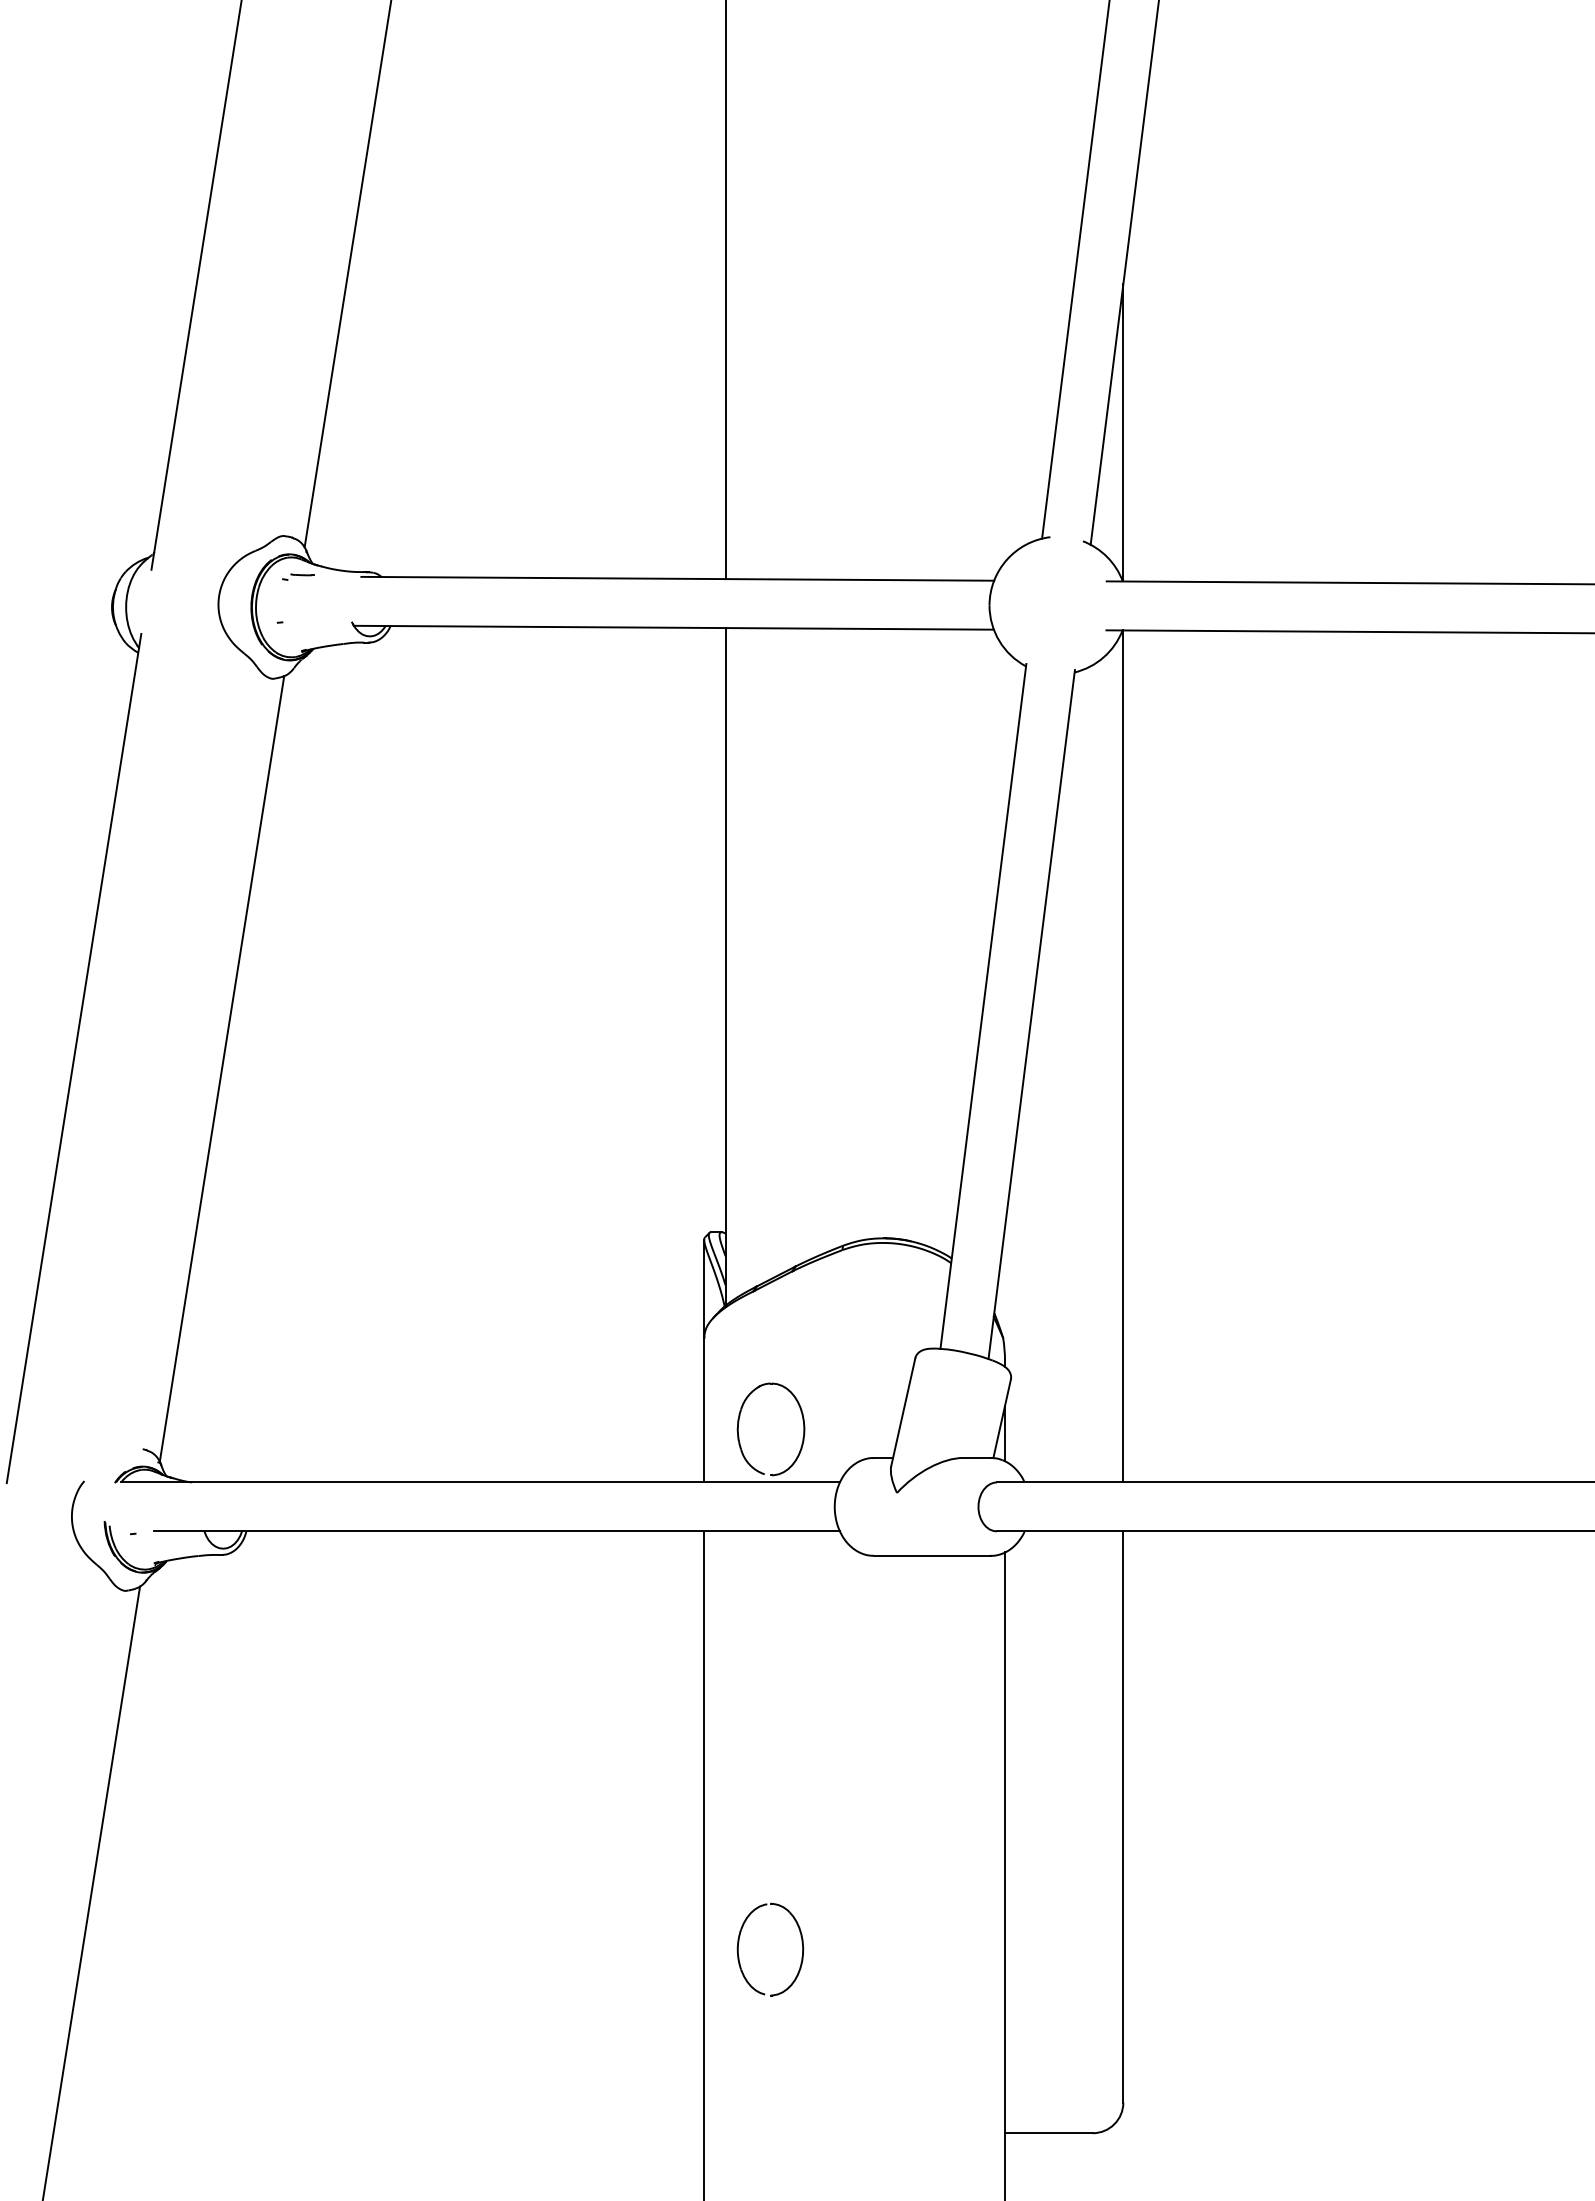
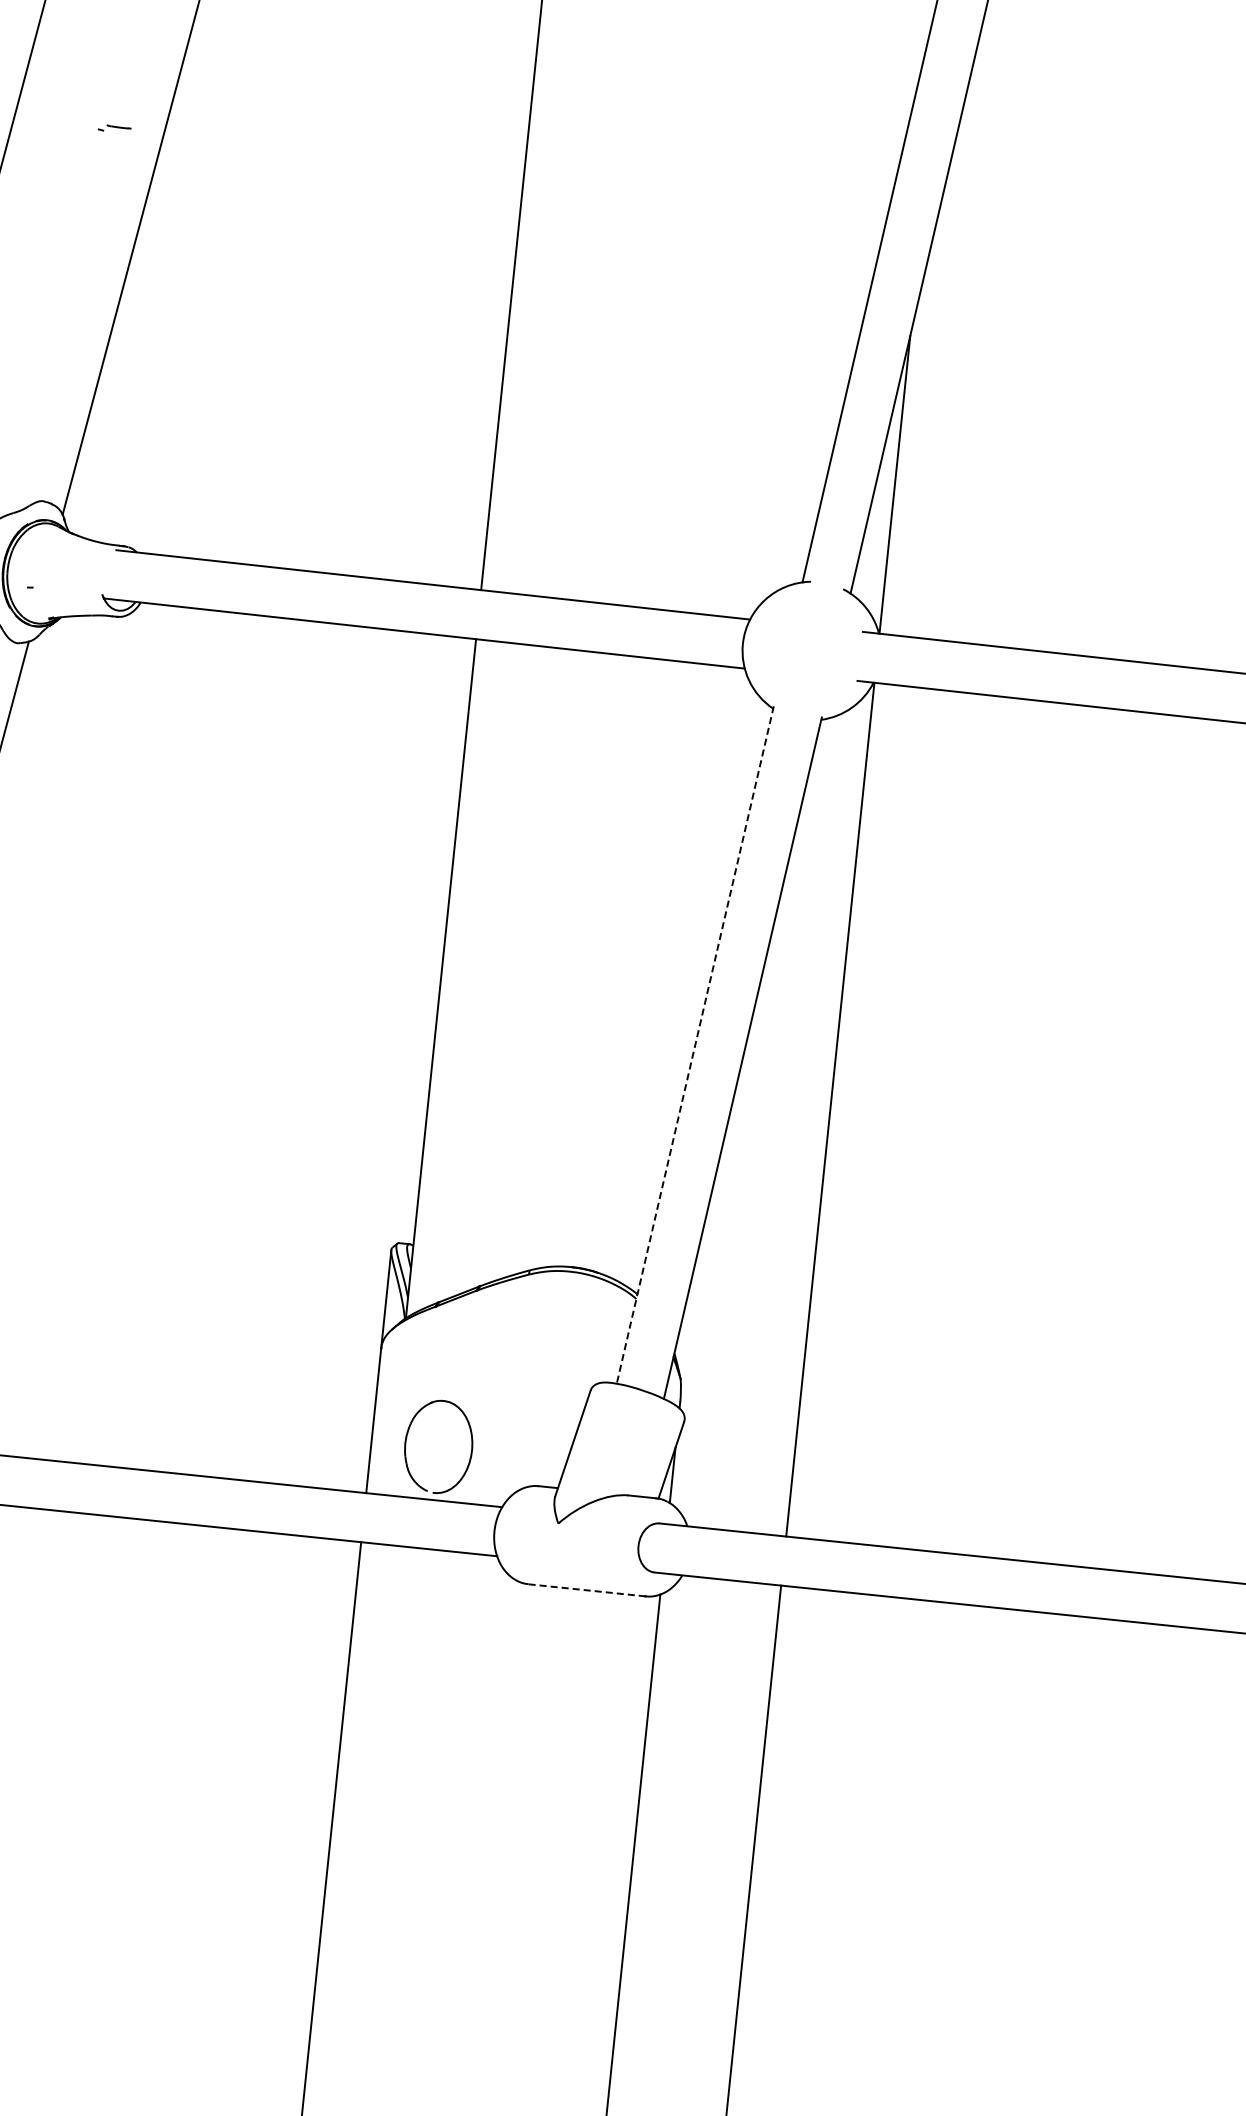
part: (298, 576) -> (114, 128), moved
line: (983, 1006) -> (695, 1045), solid -> dashed
line: (932, 1555) -> (587, 1589), solid -> dashed
part: (739, 1942) -> (353, 1957), removed

